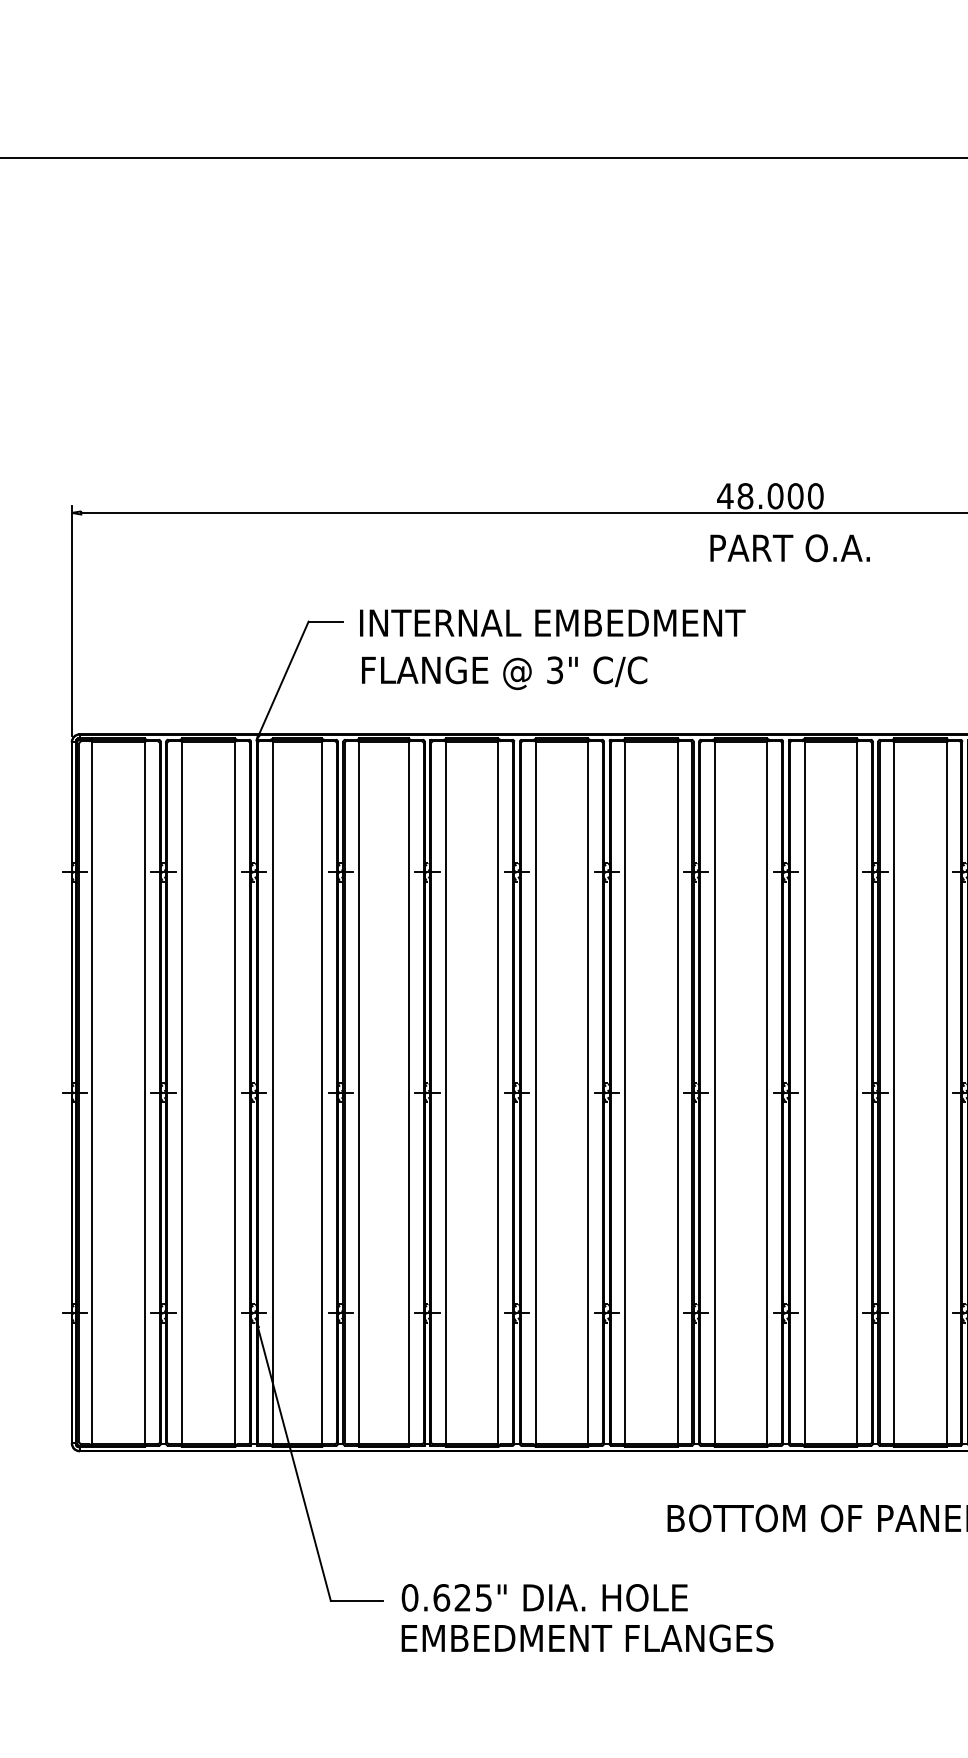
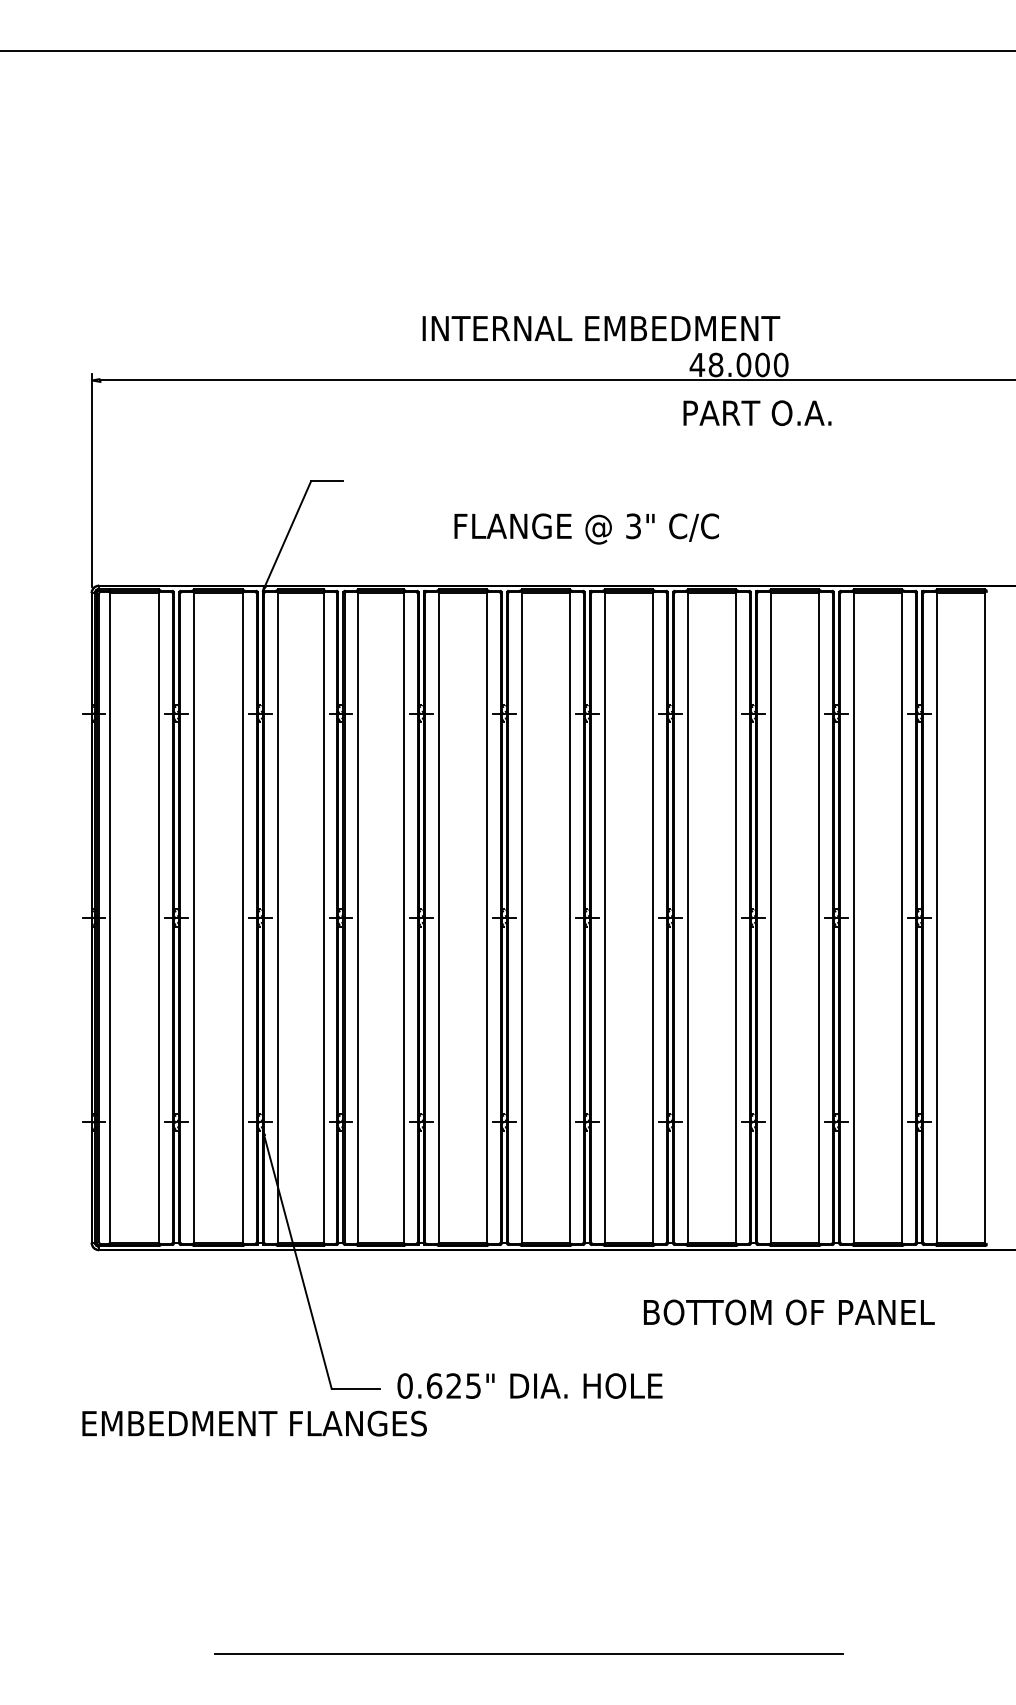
text: (552, 623) -> (601, 328), moved
text: (504, 672) -> (586, 528), moved
text: (587, 1638) -> (254, 1423), moved

